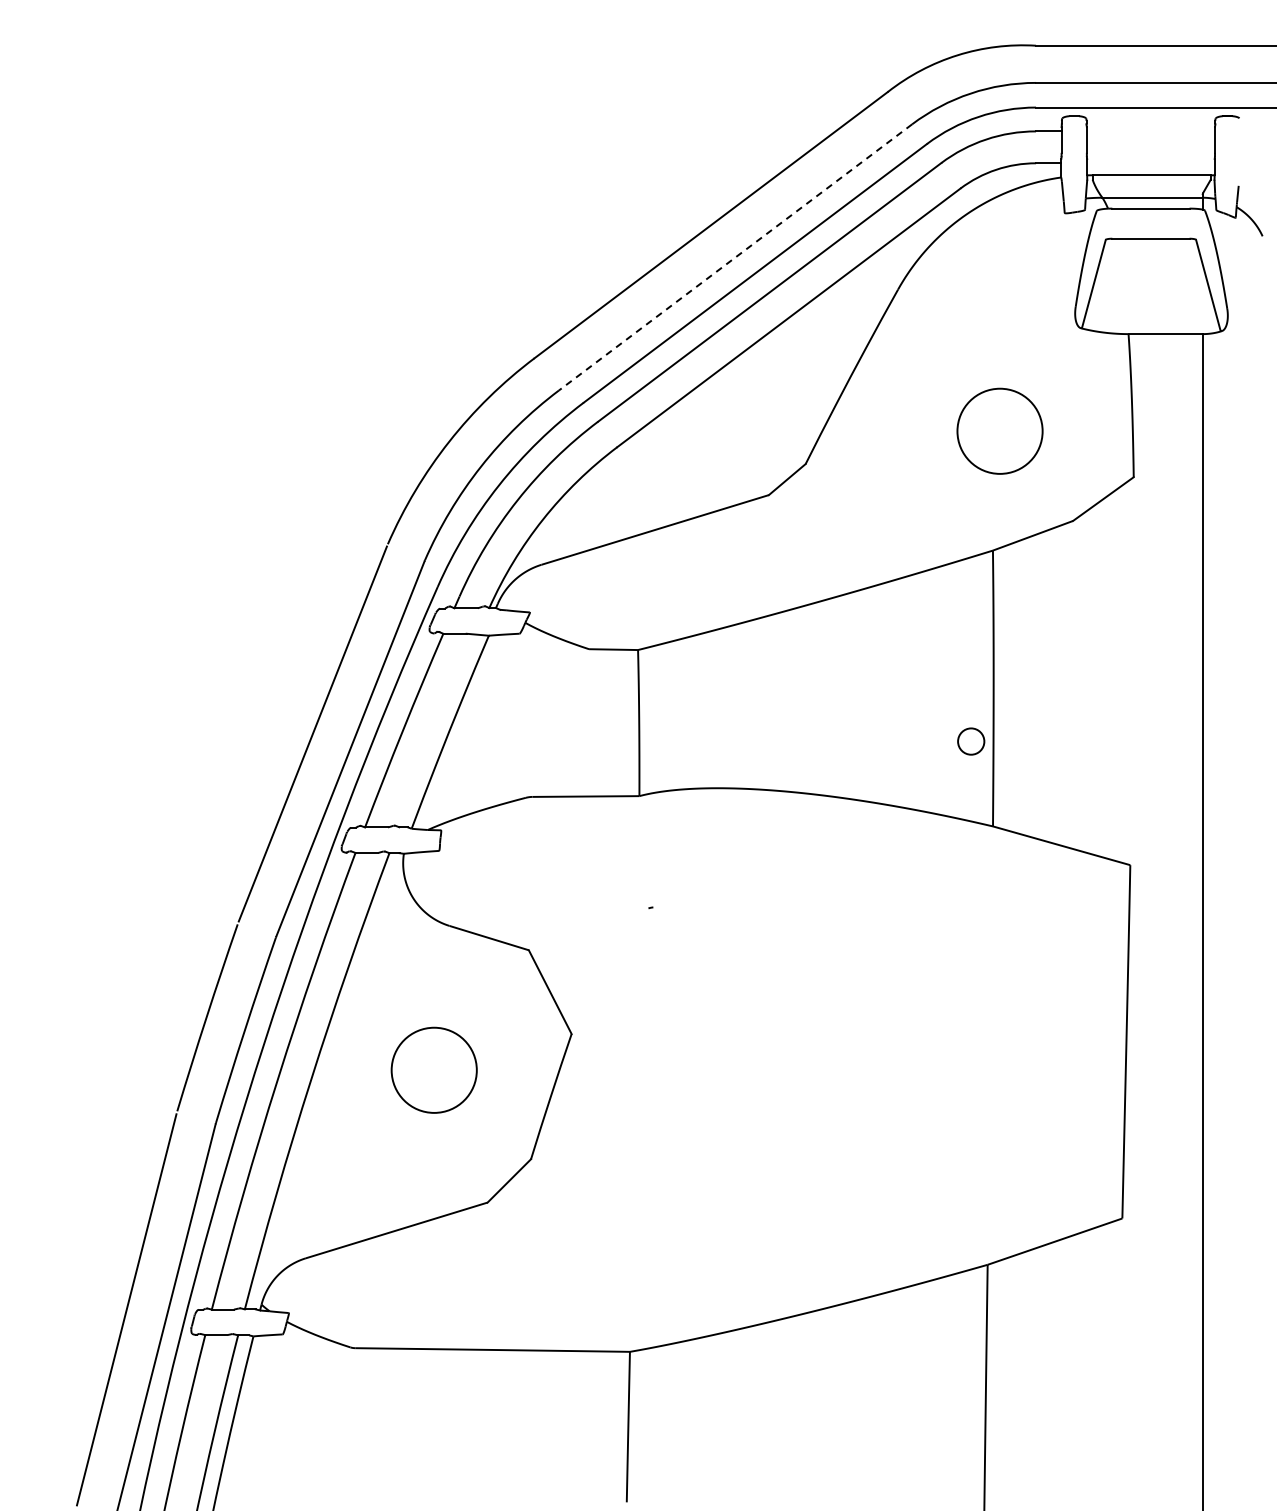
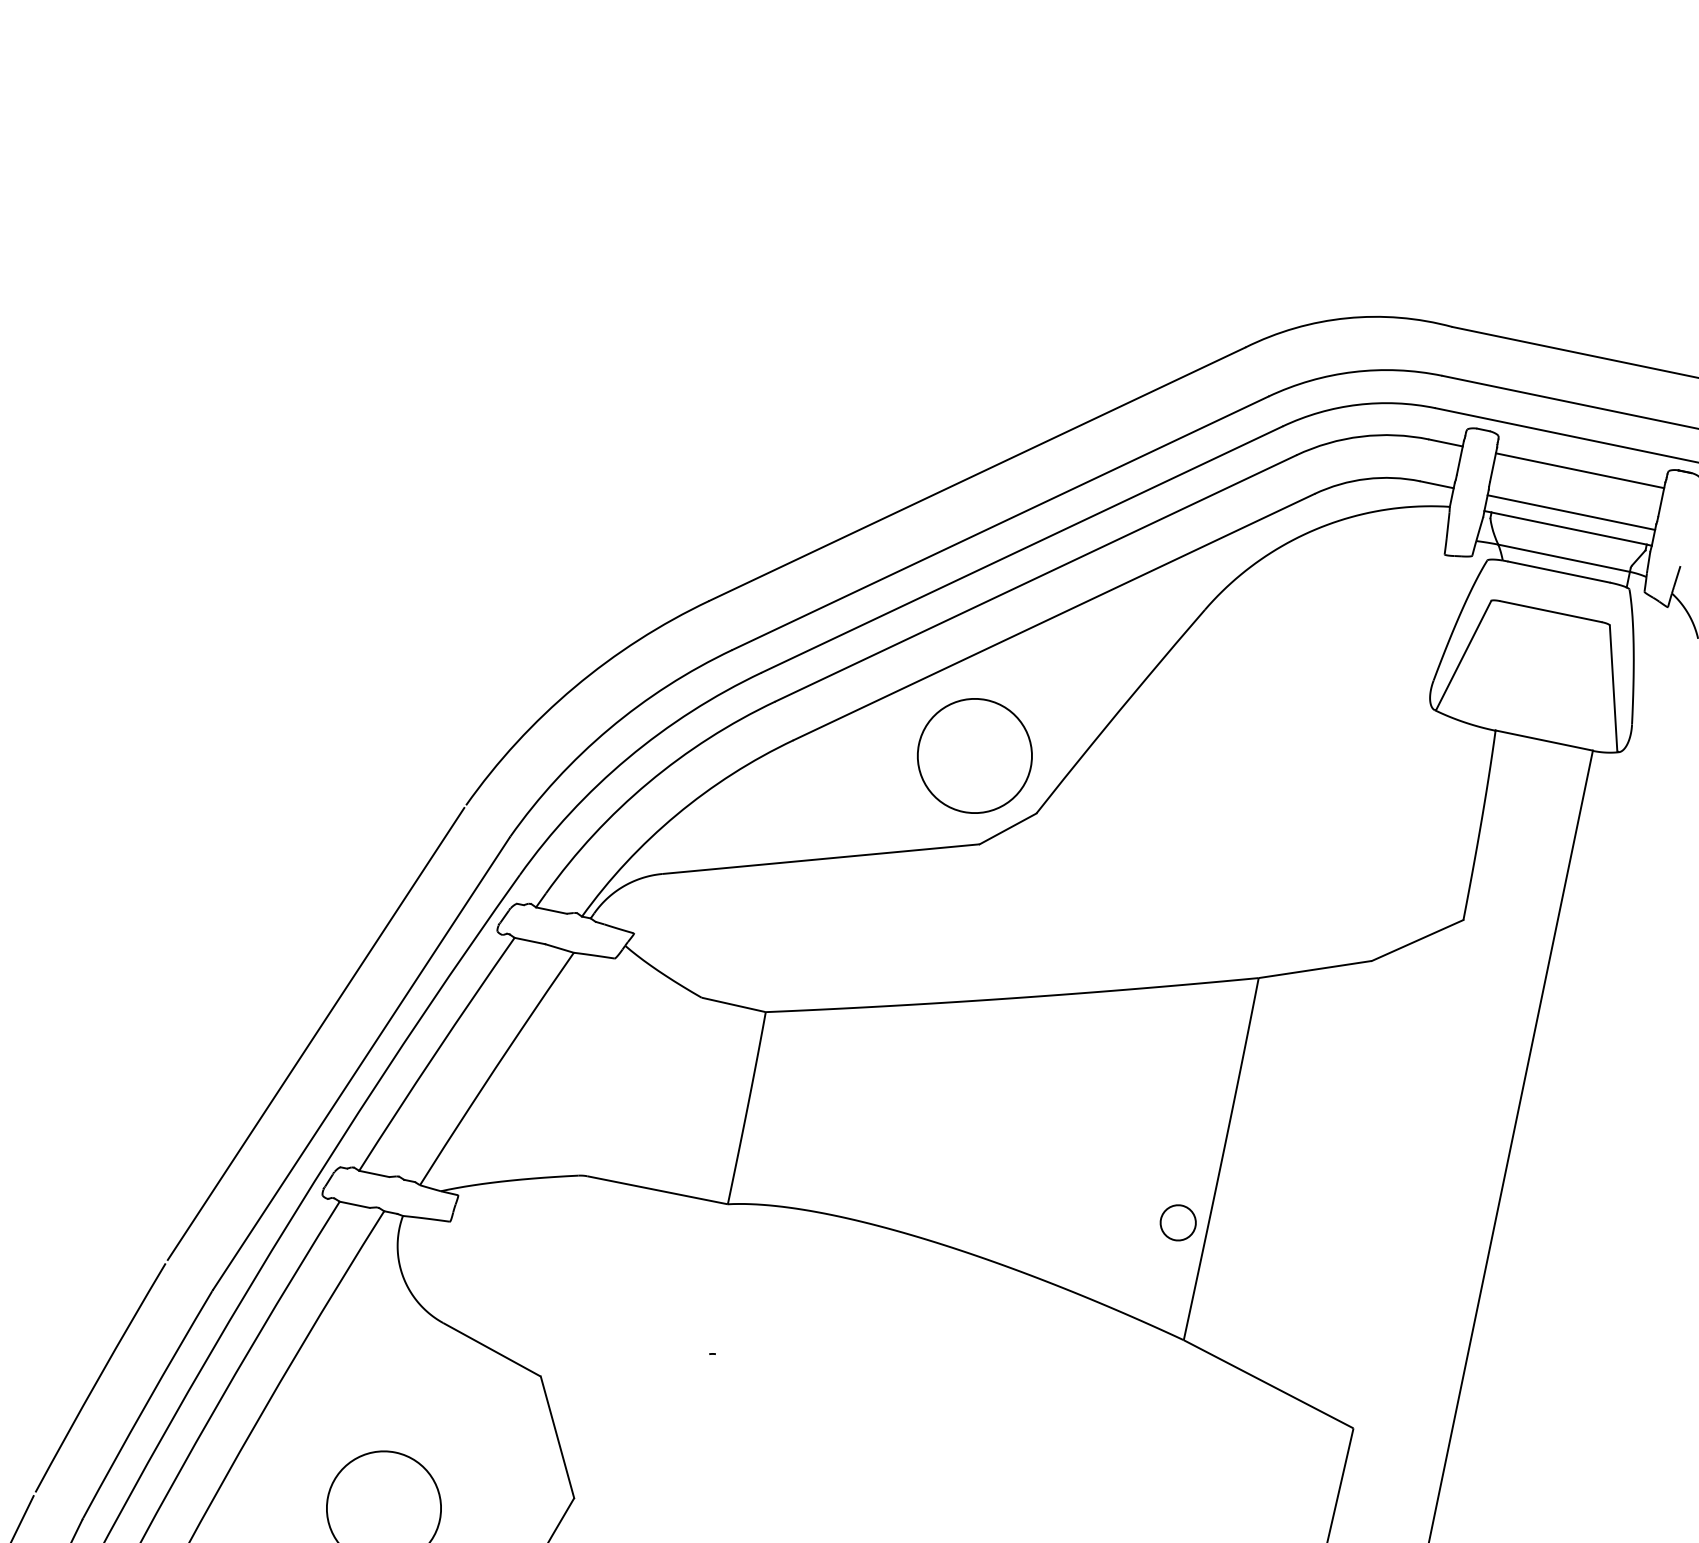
line: (1150, 131) -> (1579, 470), added
line: (1150, 163) -> (1570, 512), added
line: (735, 257) -> (1000, 523), dashed -> solid
circle: (999, 430) -> (974, 754), moved

